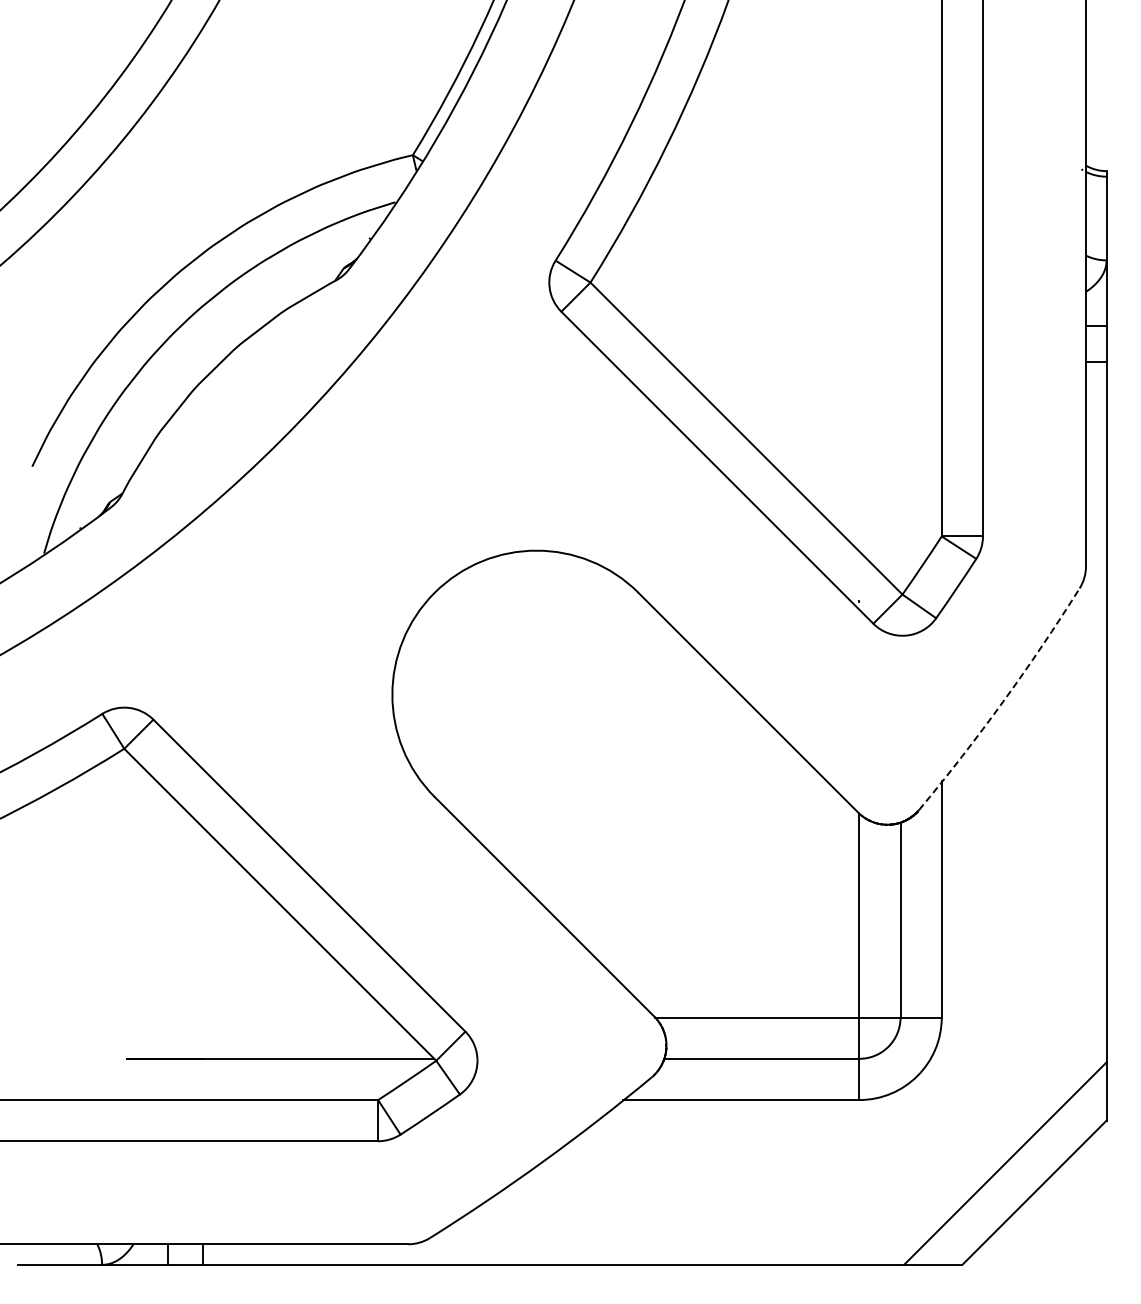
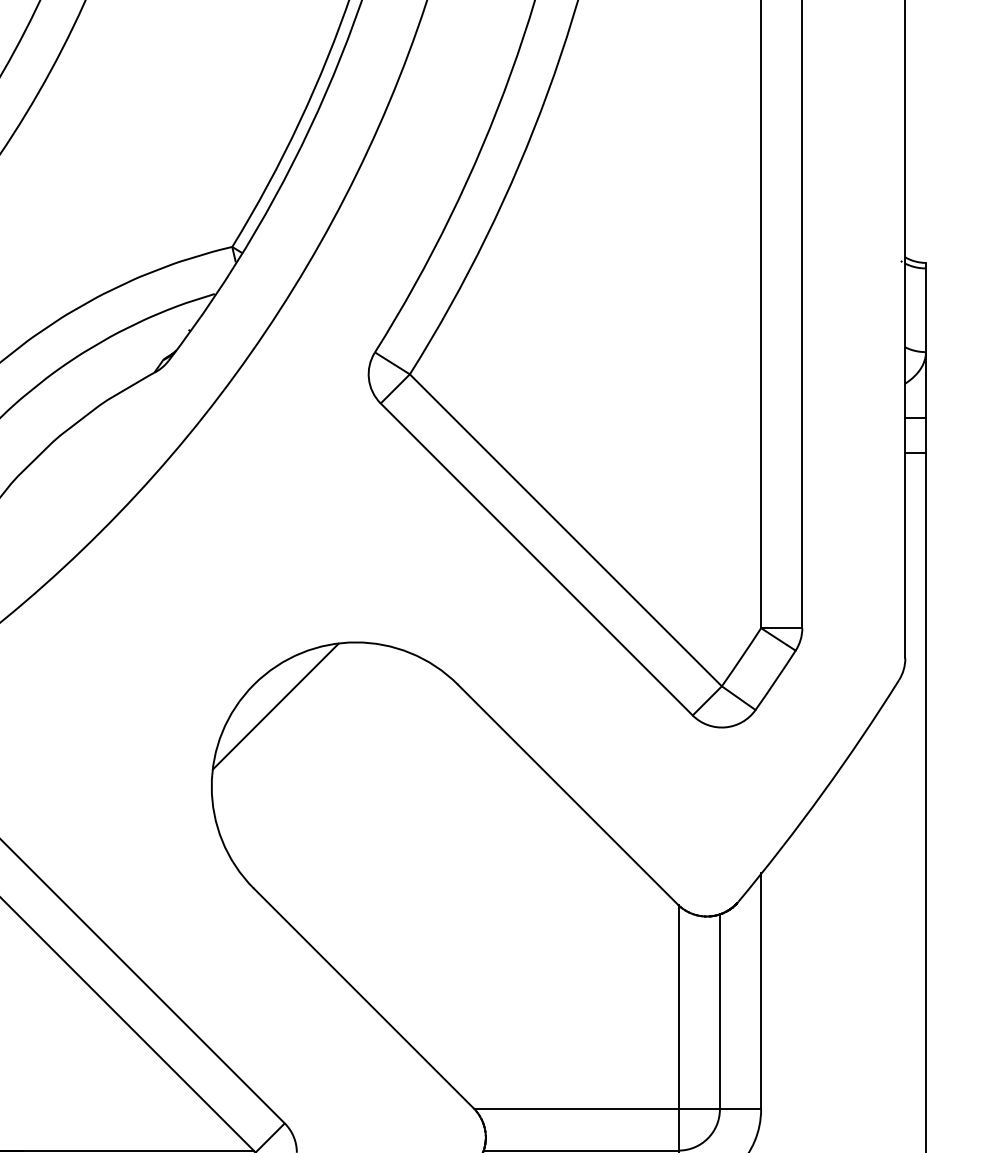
line: (456, 614) -> (275, 706), added
arc: (1003, 701) -> (822, 793), dashed -> solid

